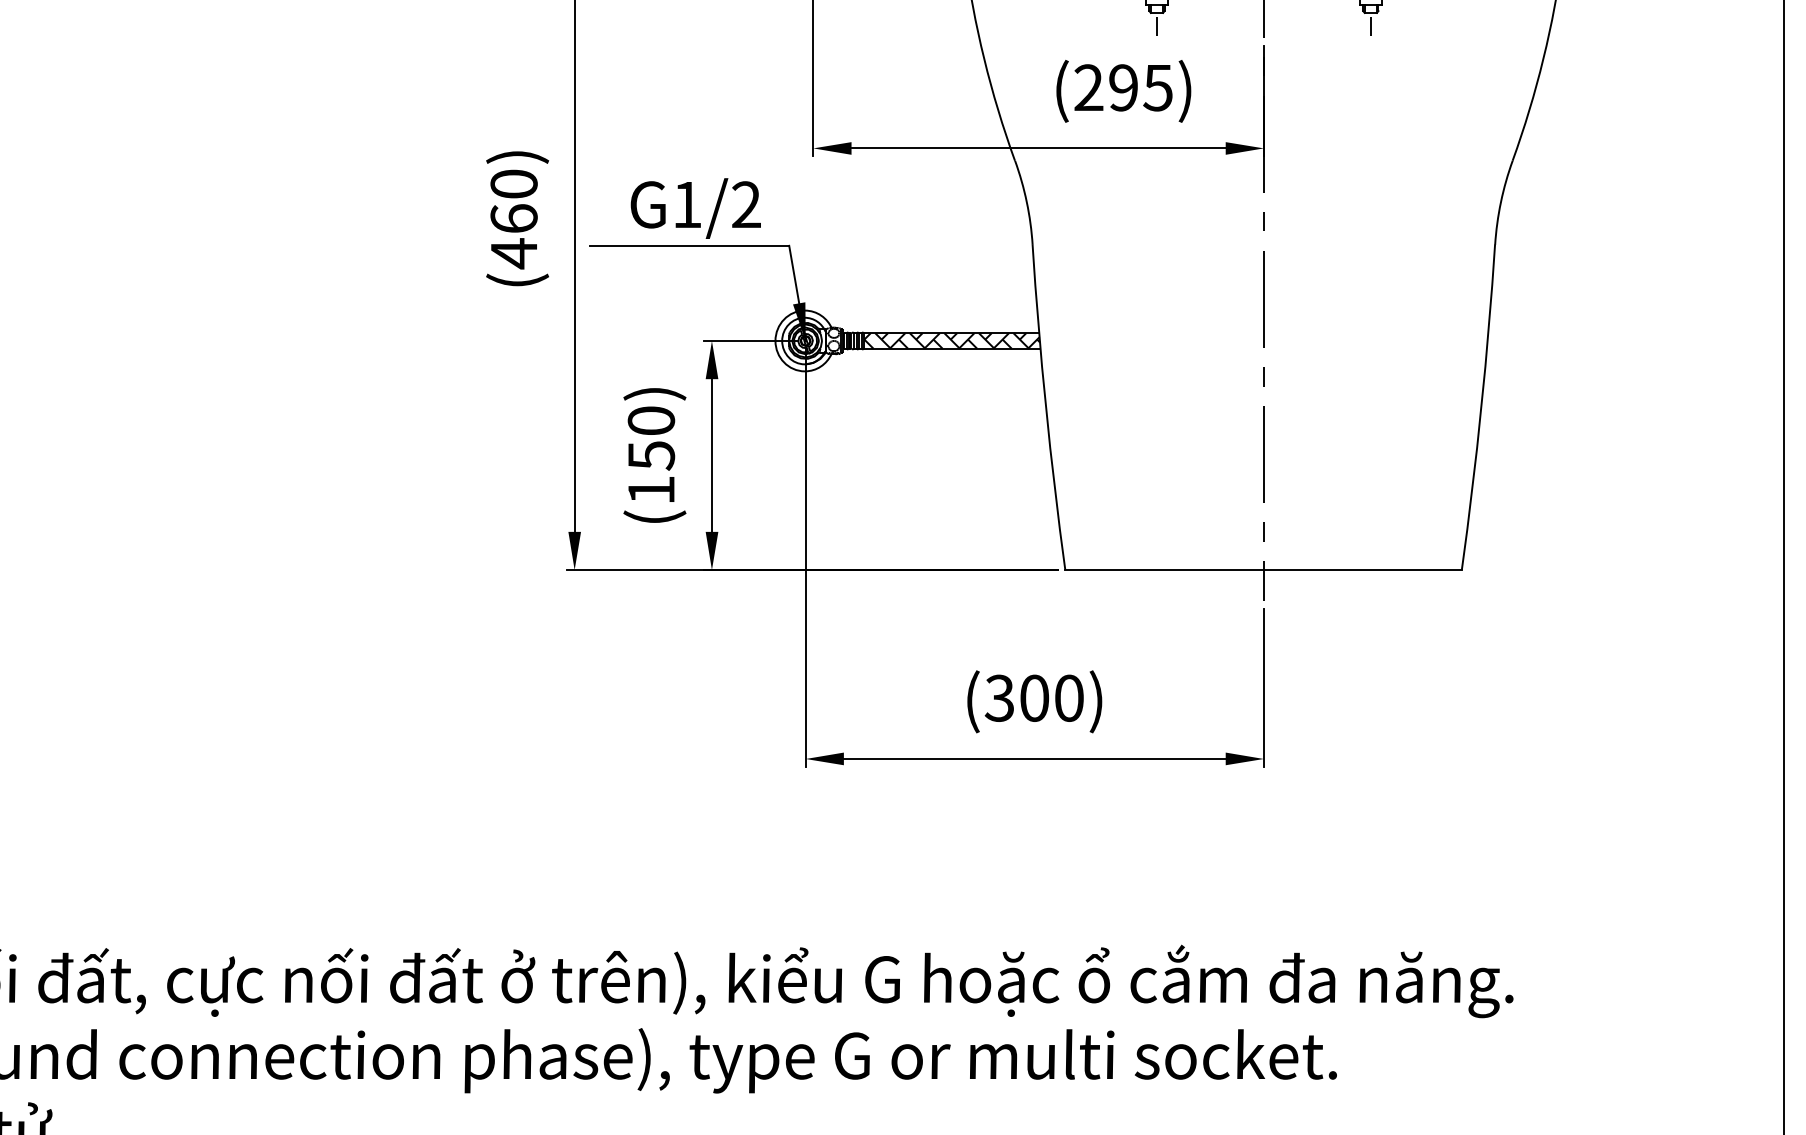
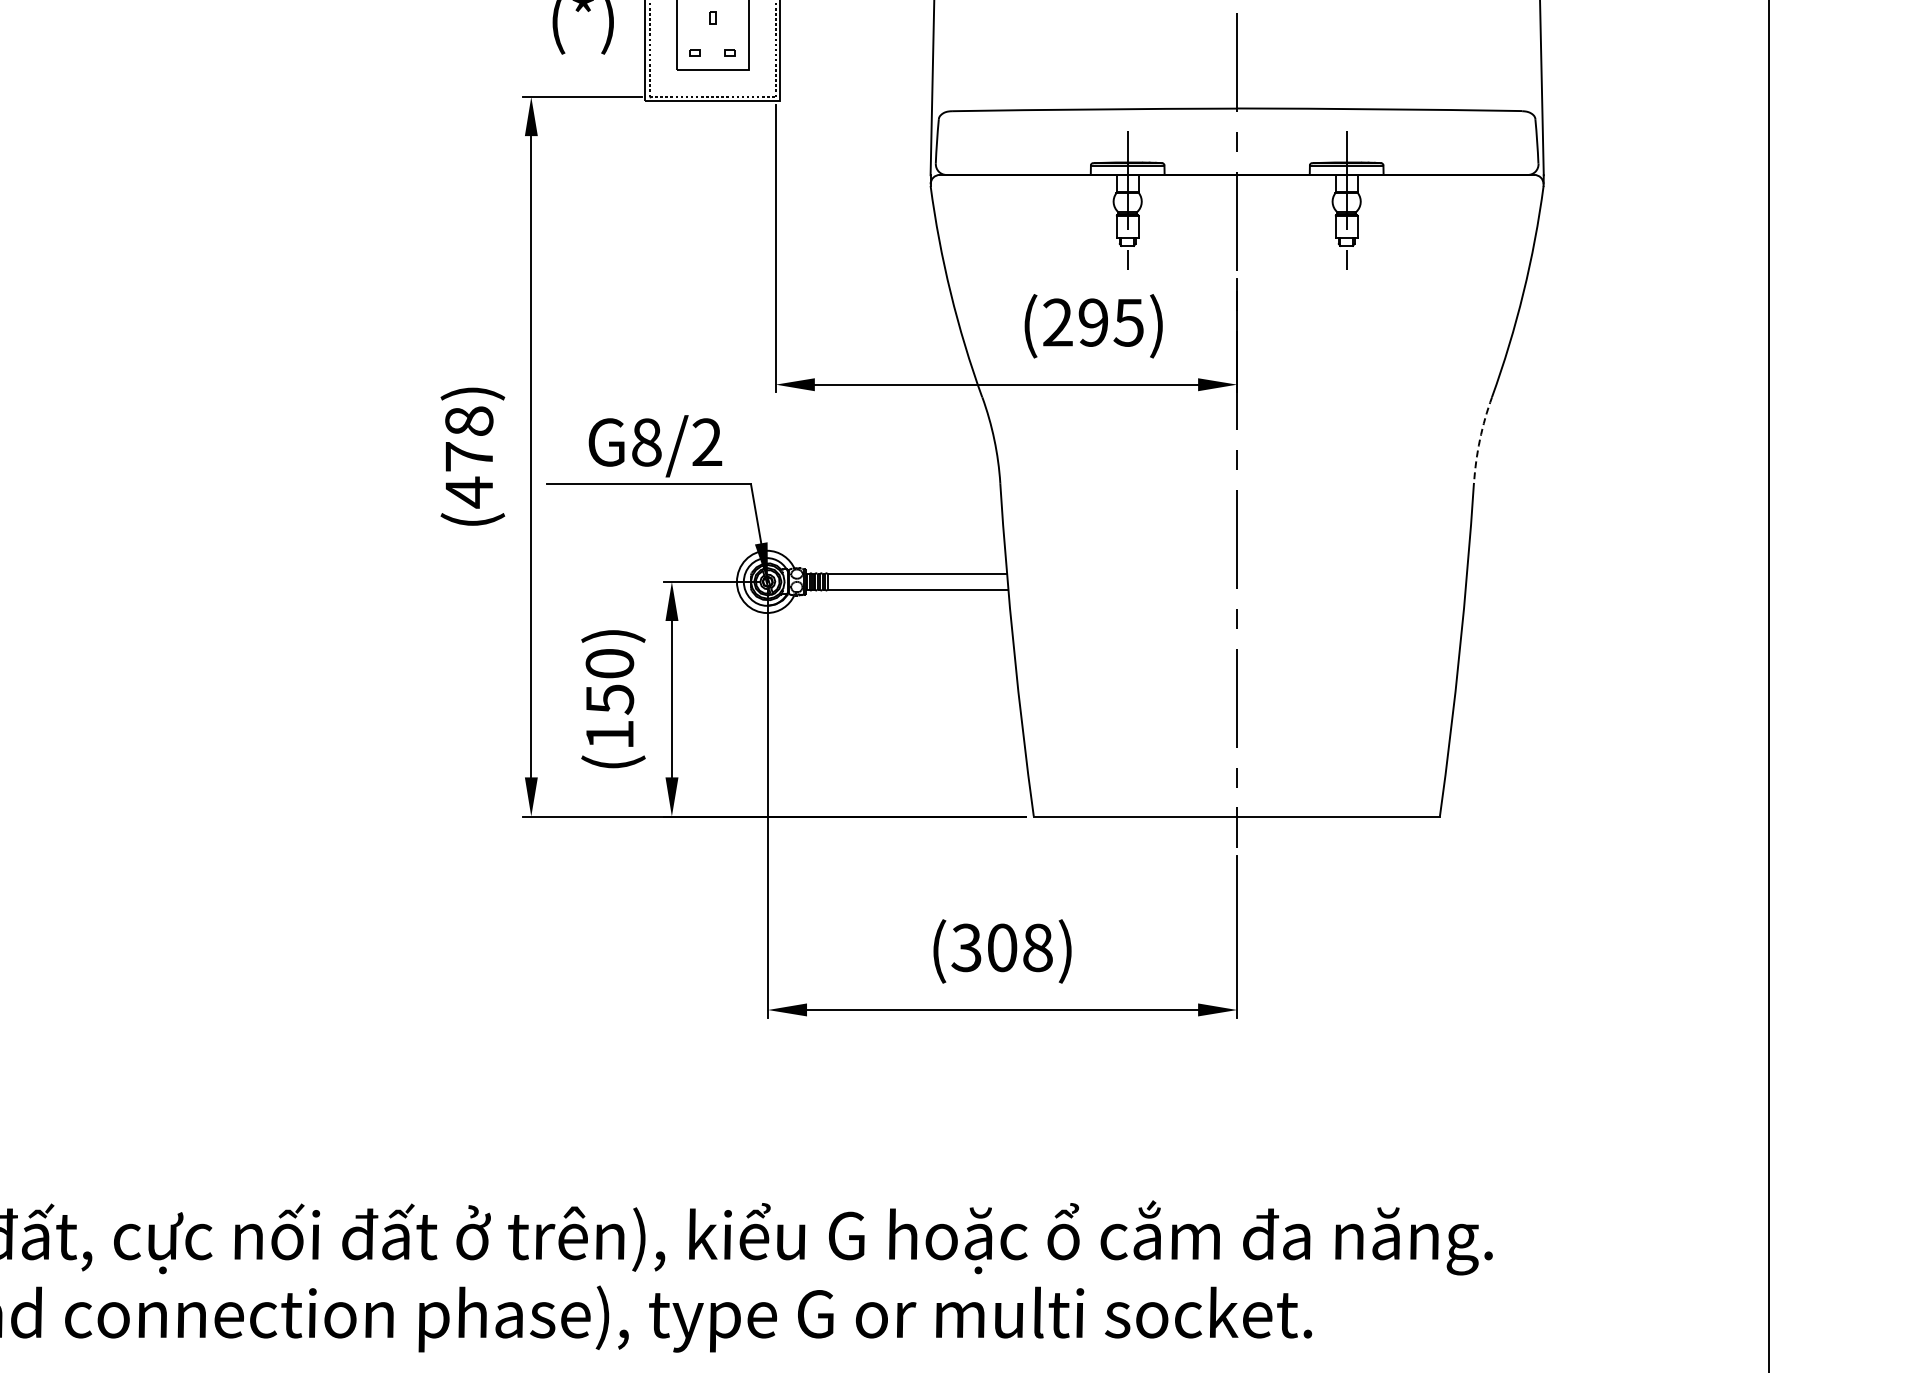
text: (514, 200) -> (469, 438), (460) -> (478)
arc: (1500, 201) -> (1479, 439), solid -> dashed
text: (687, 204) -> (646, 442), G1/2 -> G8/2
hatch: (951, 340) -> (917, 581), removed
text: (1068, 697) -> (1037, 947), (300) -> (308)

